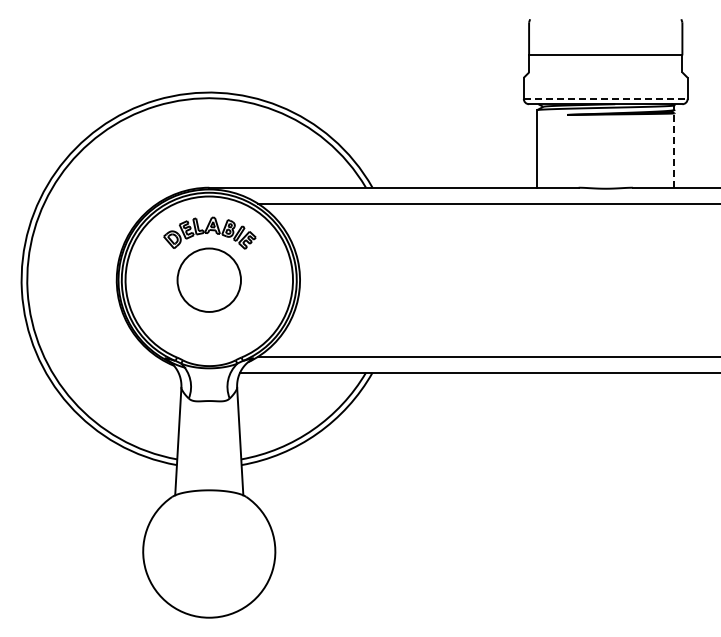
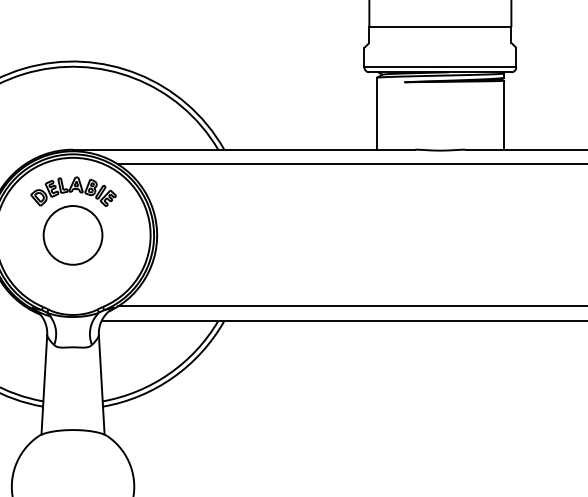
line: (605, 98) -> (440, 67), dashed -> solid
line: (674, 150) -> (504, 115), dashed -> solid

